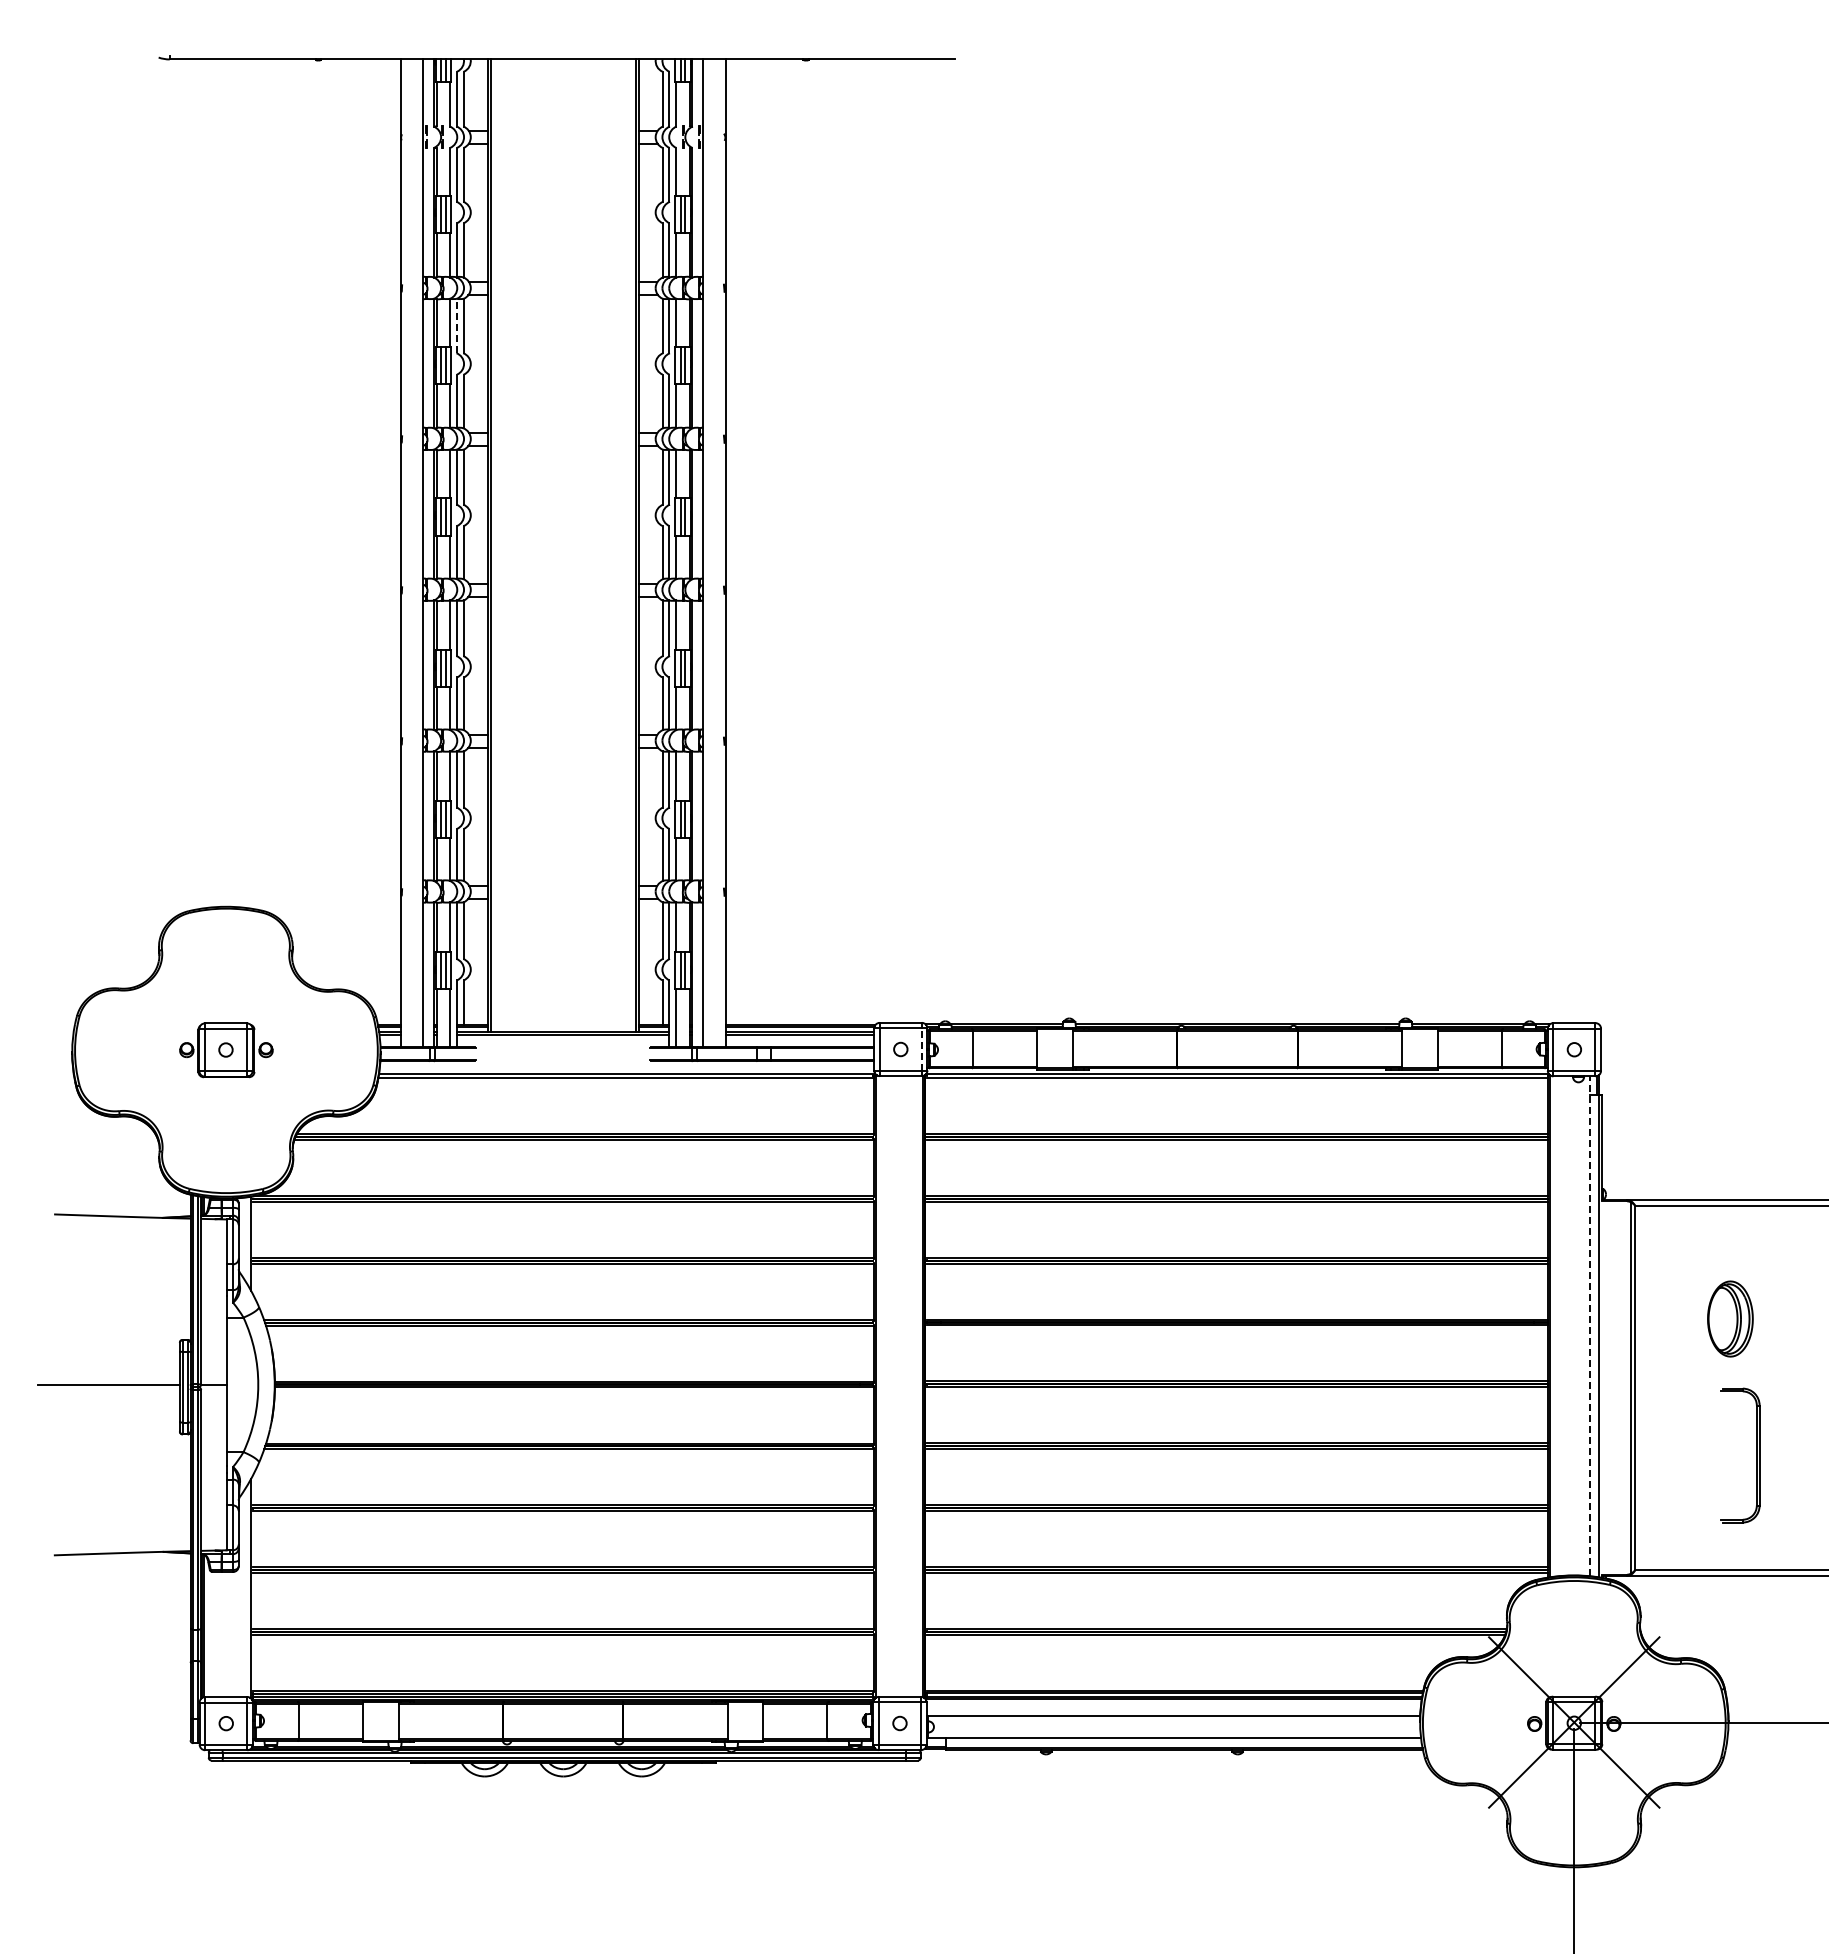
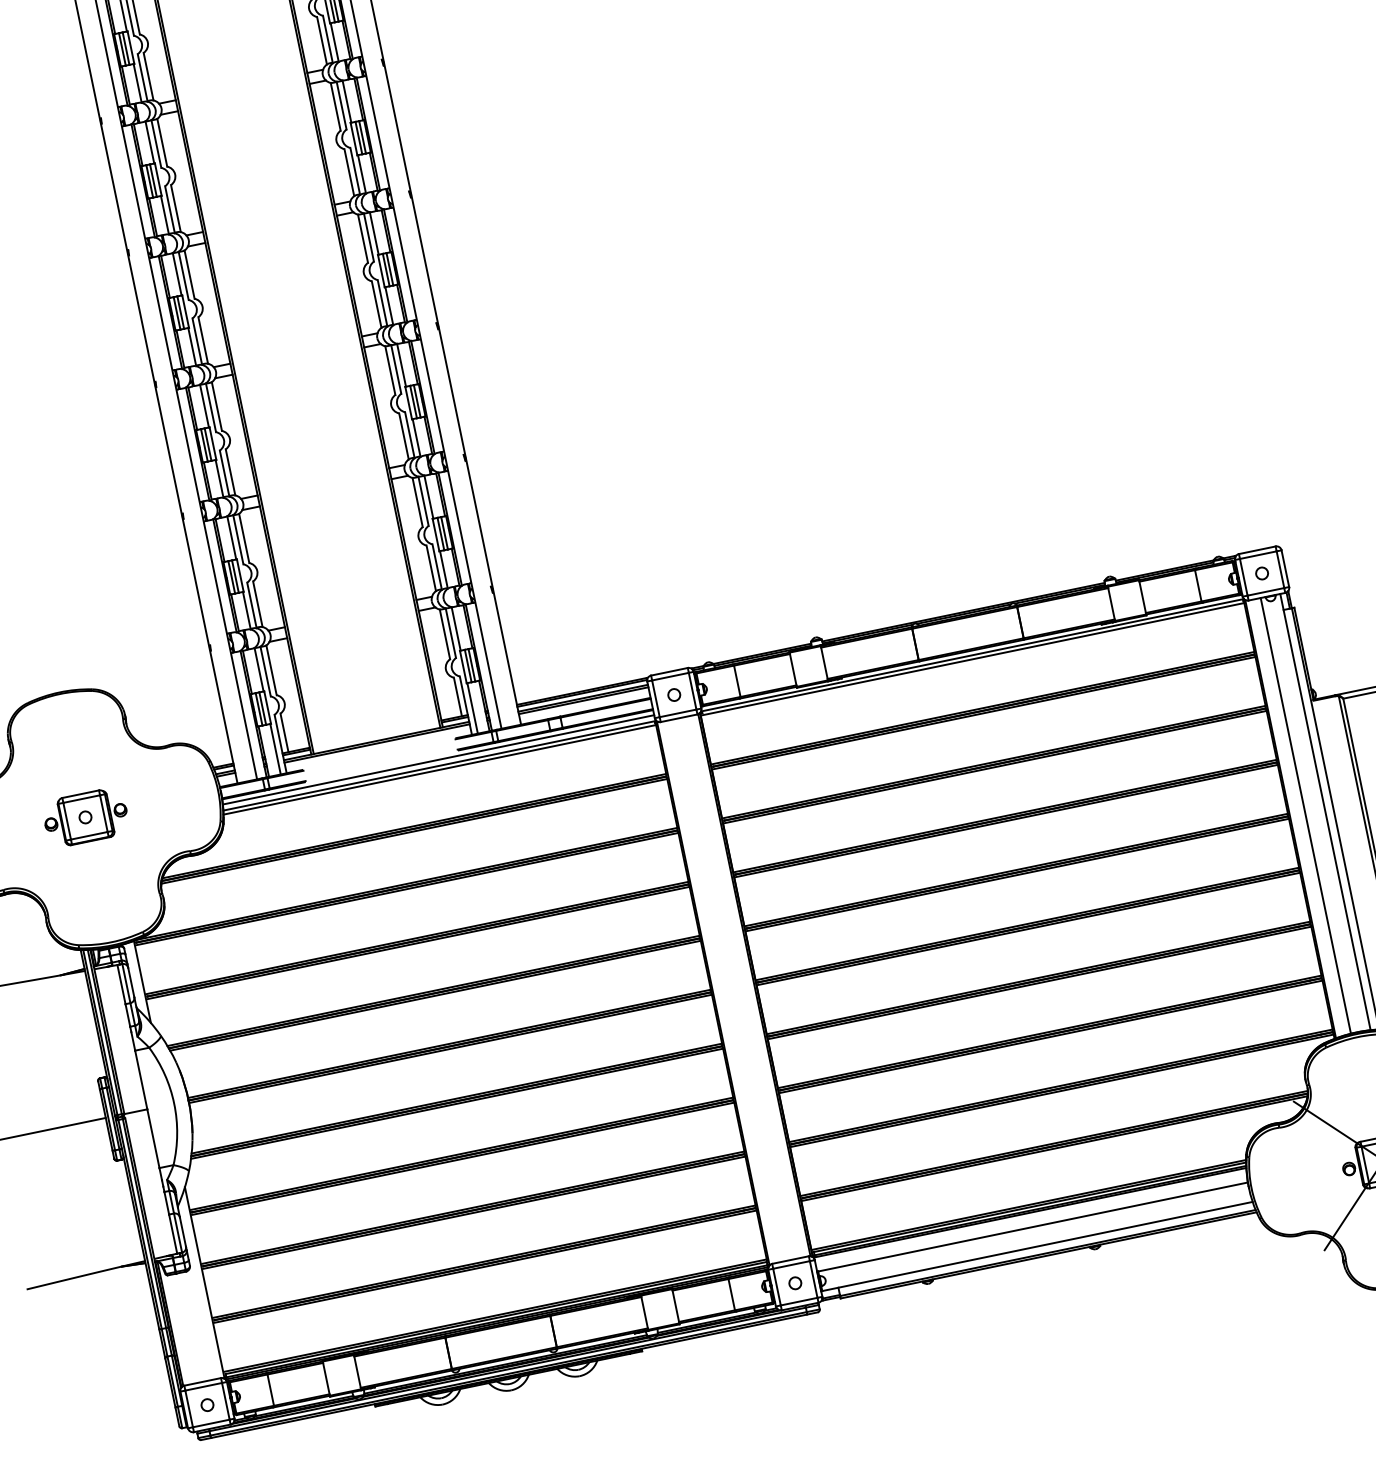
line: (457, 325) -> (156, 143), dashed -> solid
line: (921, 1049) -> (692, 691), dashed -> solid
line: (626, 1067) -> (438, 760), added
line: (1567, 1325) -> (1305, 815), added
line: (1589, 1326) -> (1325, 812), dashed -> solid

